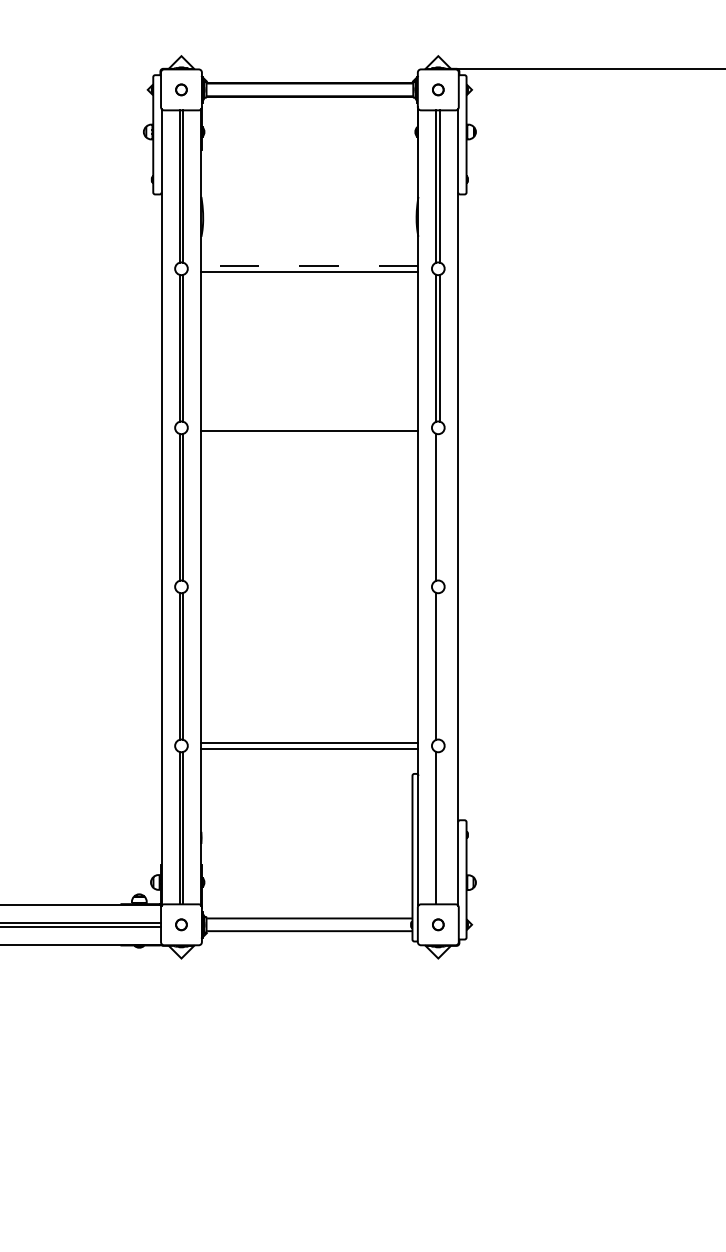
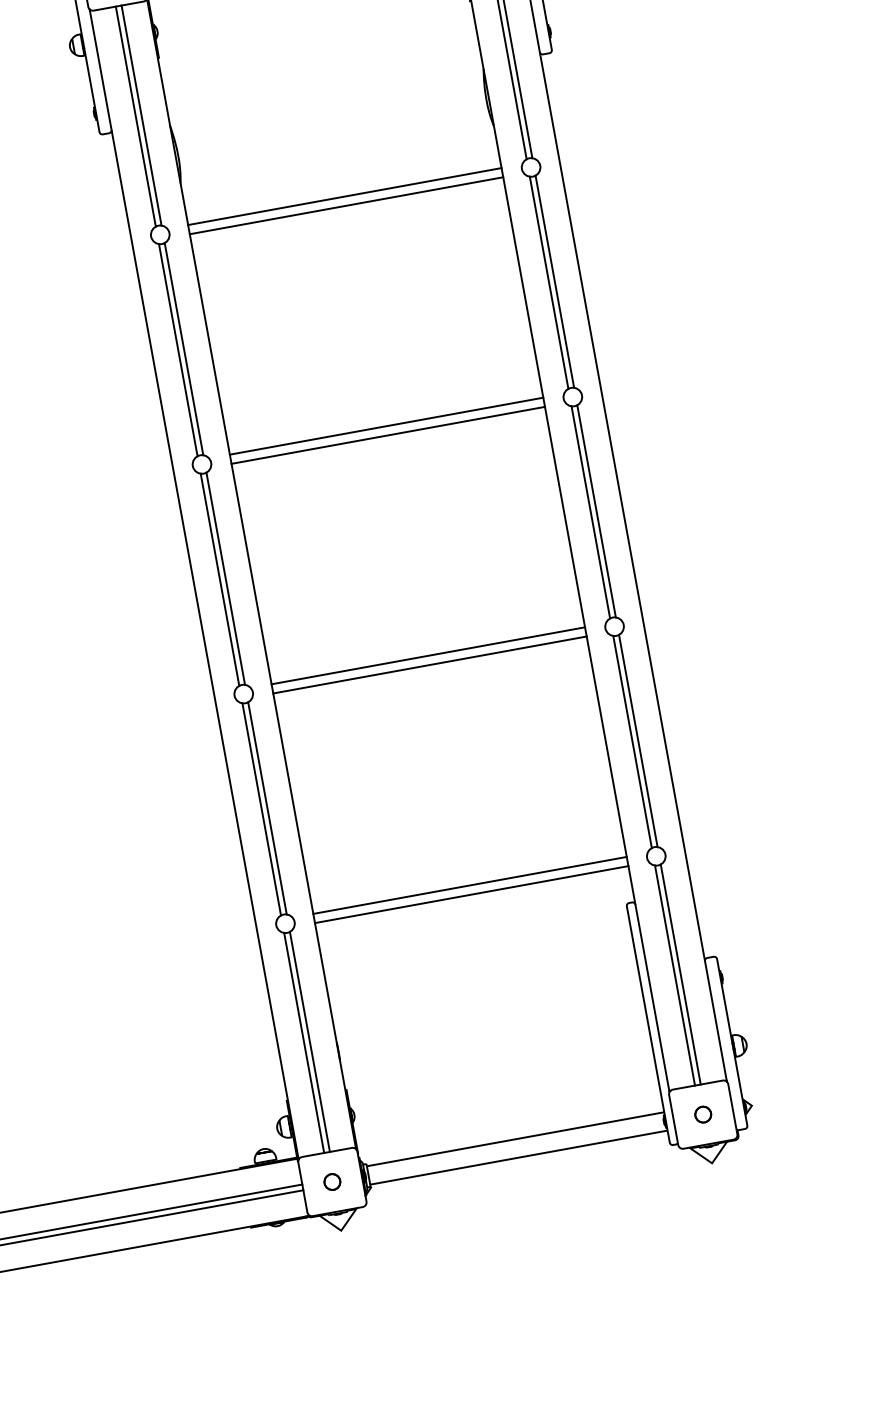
line: (309, 265) -> (344, 196), dashed -> solid
line: (309, 424) -> (385, 426), added
line: (440, 506) -> (596, 510), added
line: (309, 583) -> (427, 655), added
line: (309, 590) -> (429, 665), added
line: (440, 665) -> (638, 739), added
line: (440, 827) -> (680, 973), added

